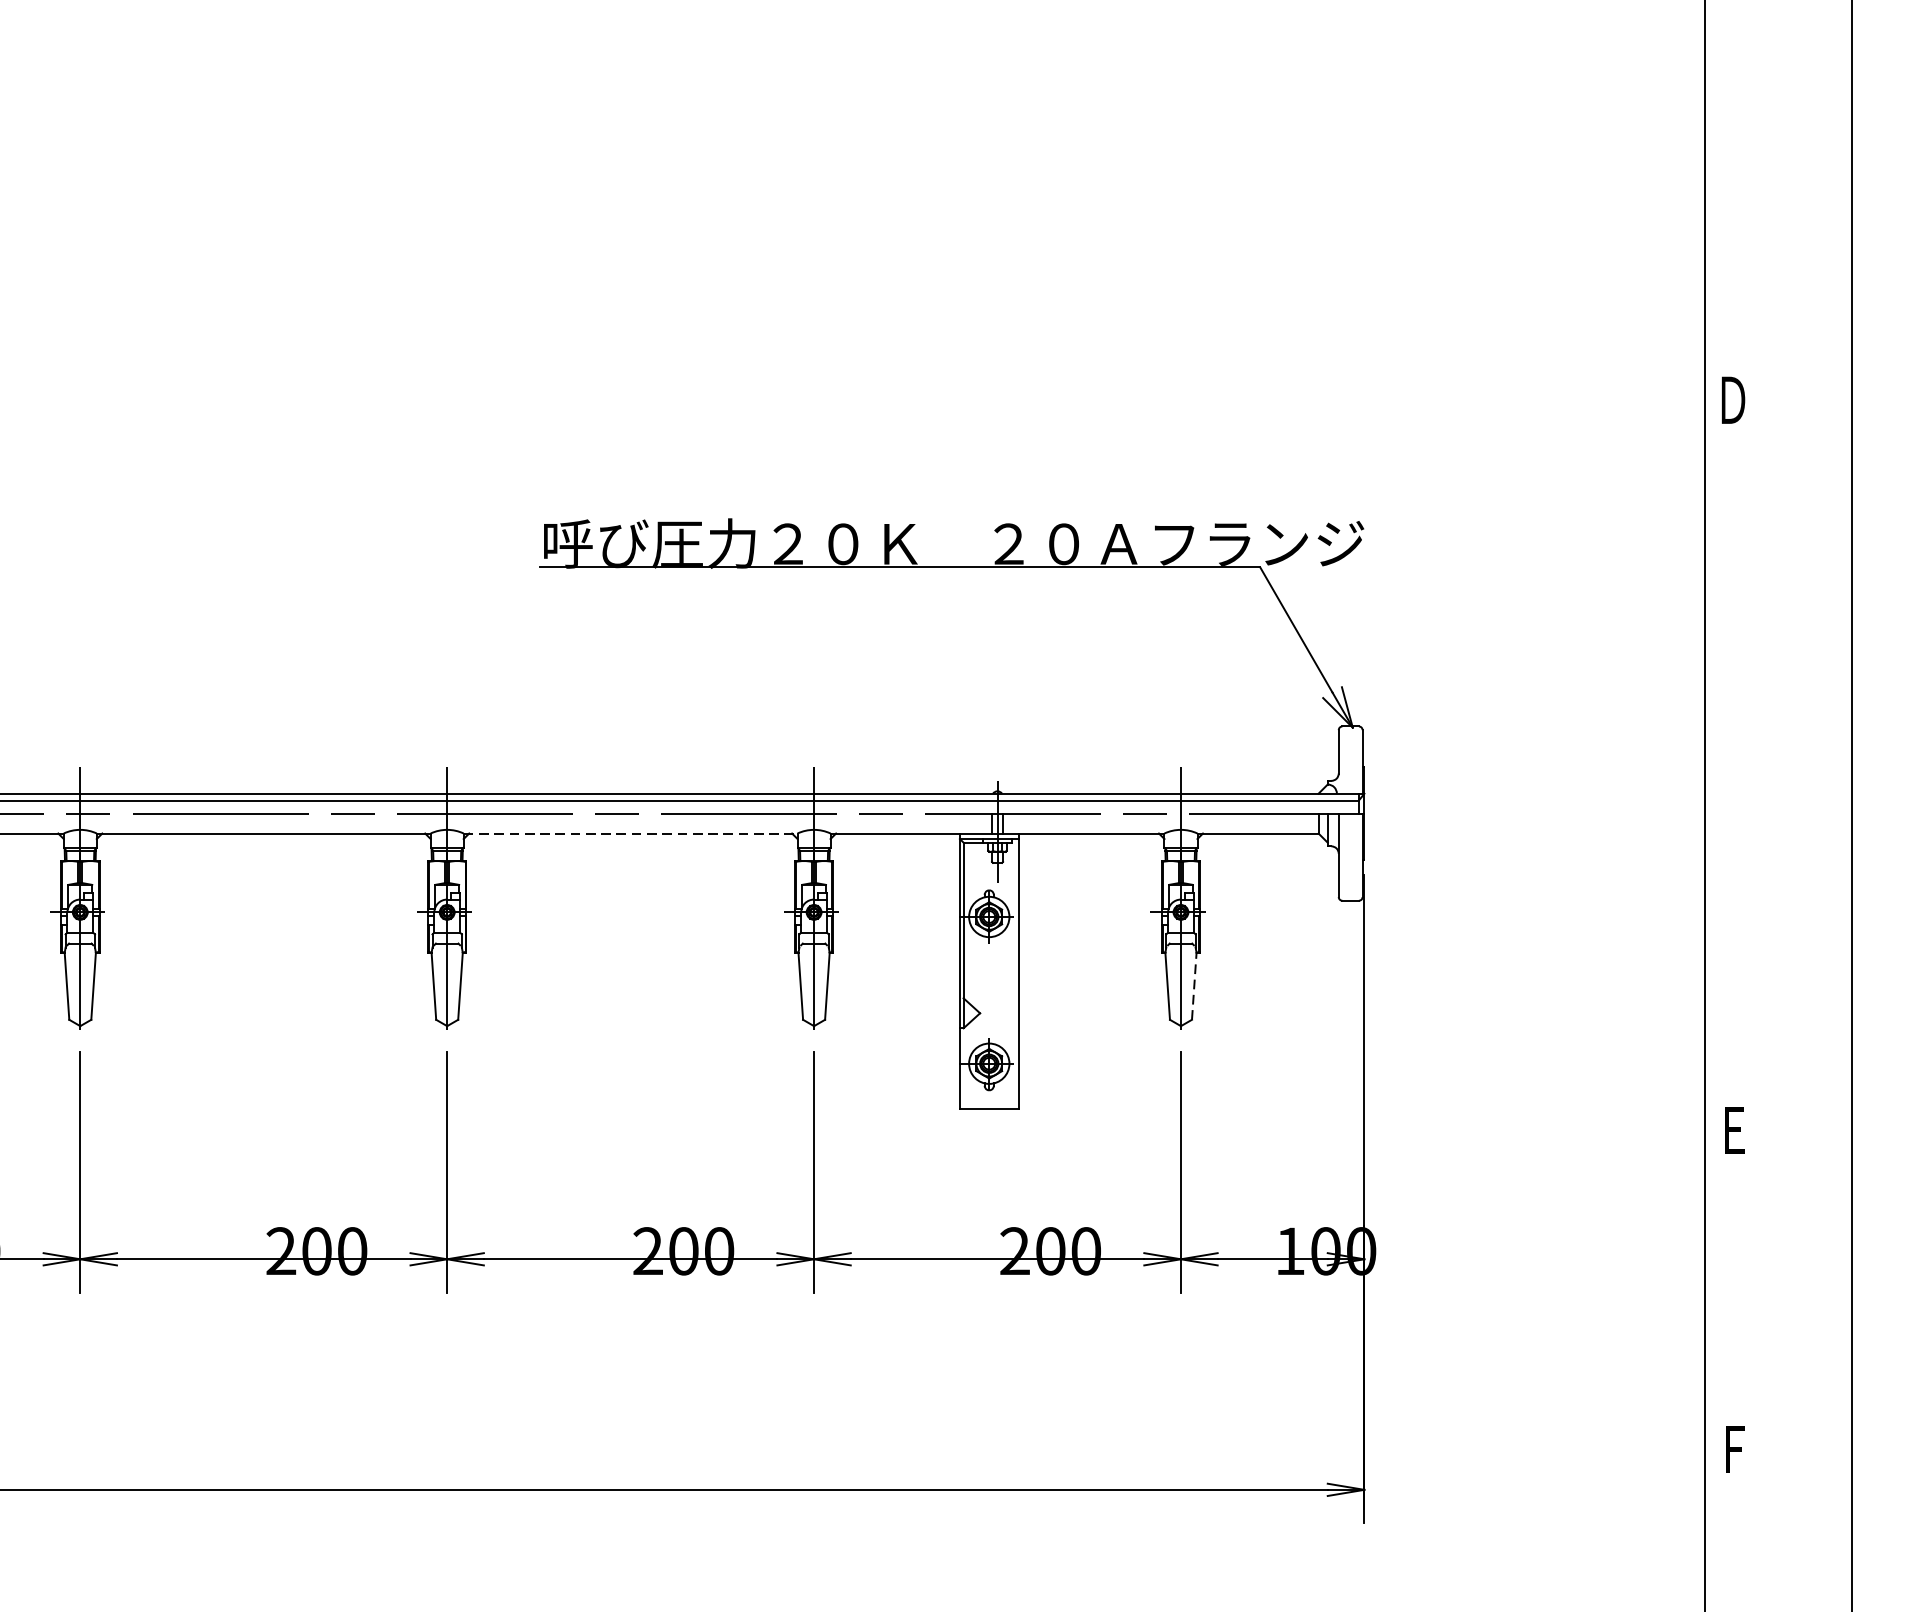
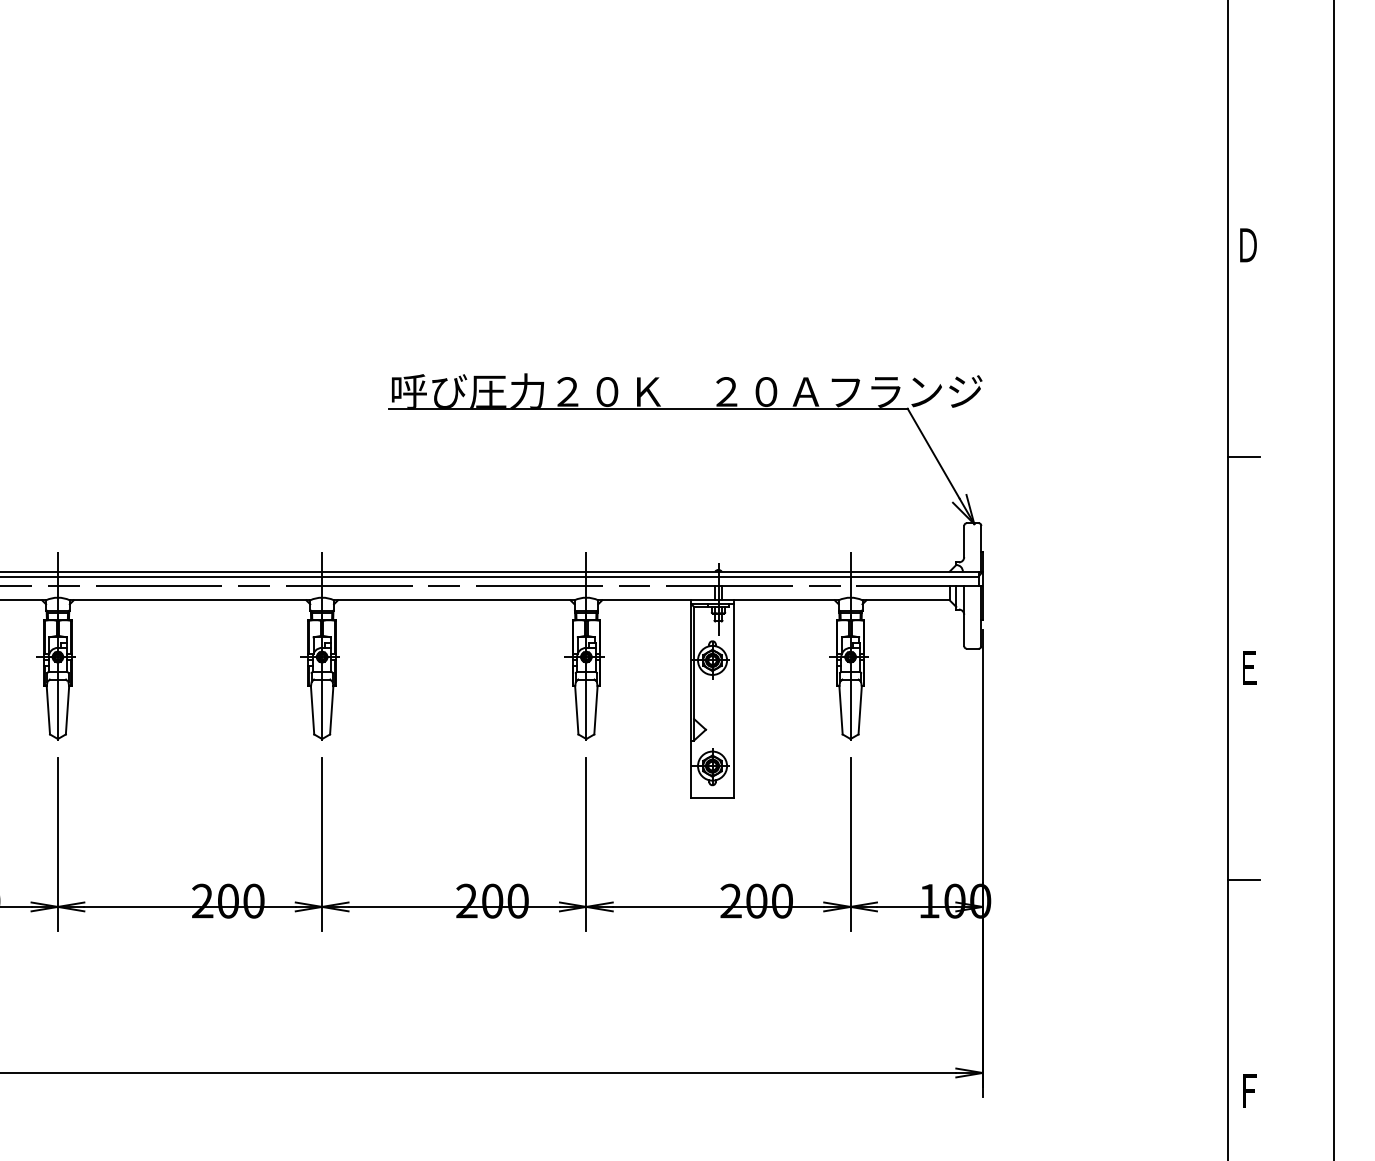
text: (1733, 400) -> (1248, 245), moved
line: (1726, 633) -> (1243, 456), added
line: (630, 833) -> (454, 600), dashed -> solid
line: (1194, 985) -> (860, 709), dashed -> solid
text: (1734, 1129) -> (1249, 667), moved
line: (1726, 1221) -> (1243, 879), added
text: (1734, 1448) -> (1249, 1090), moved

